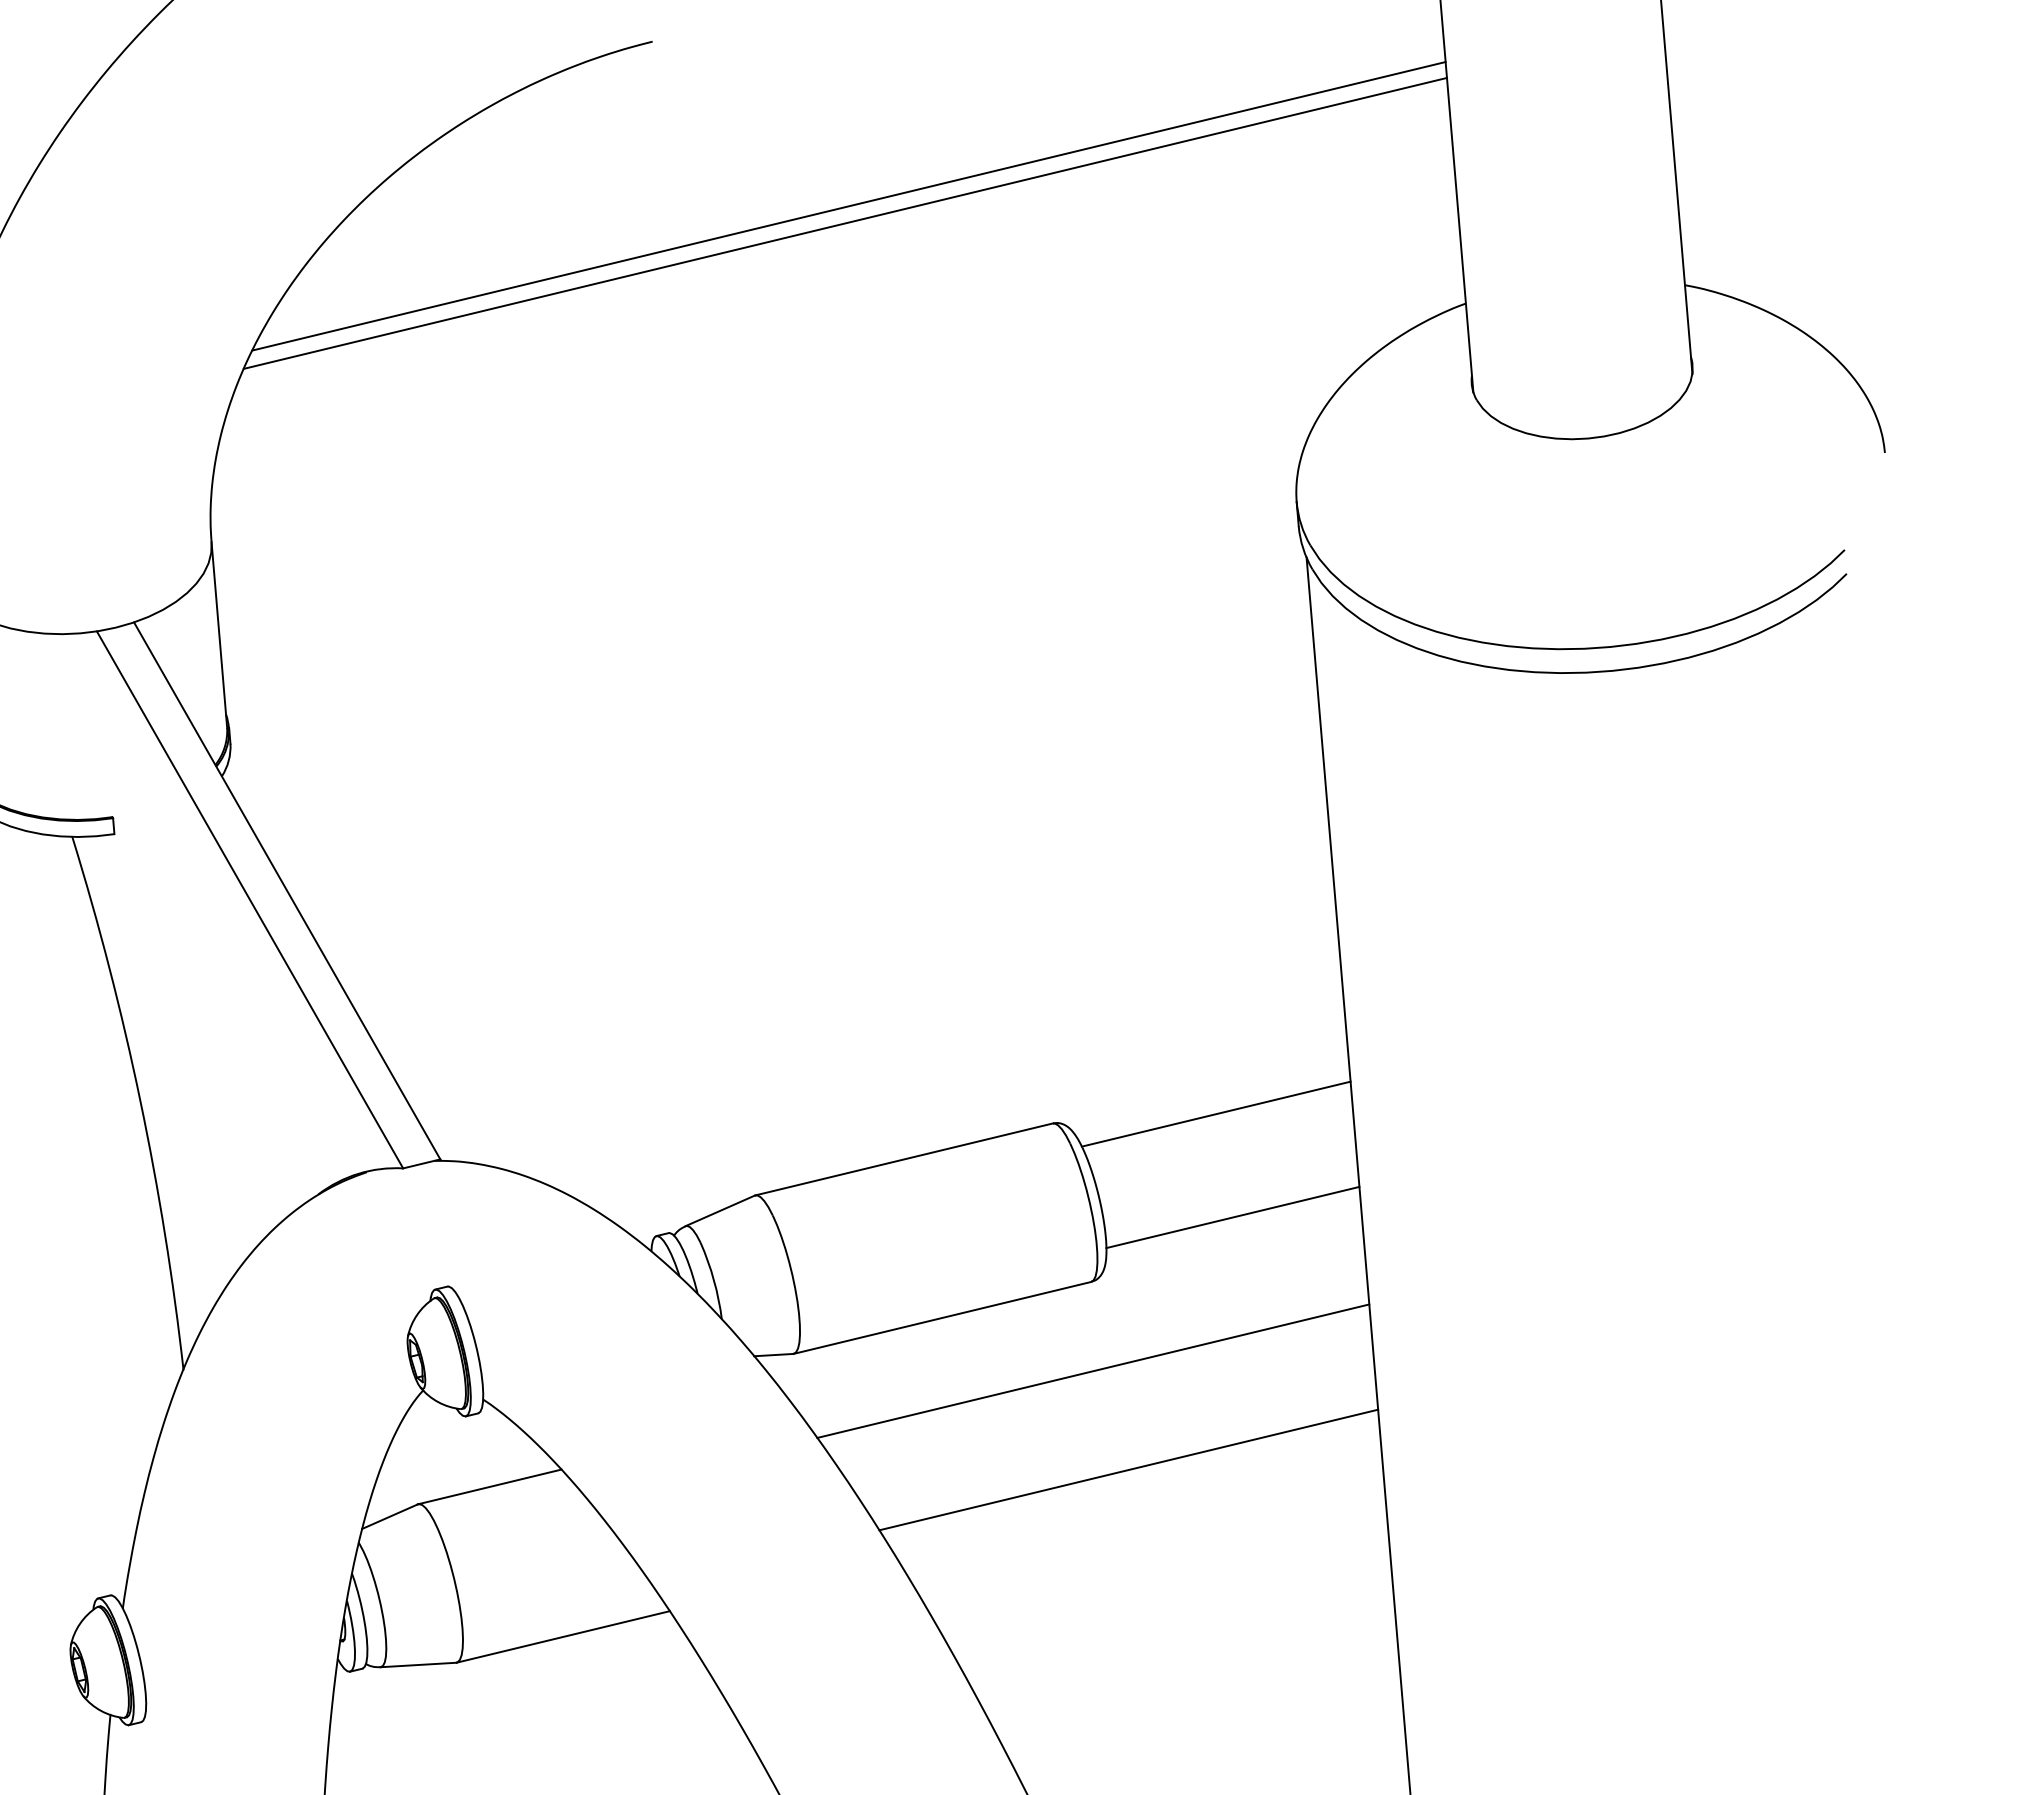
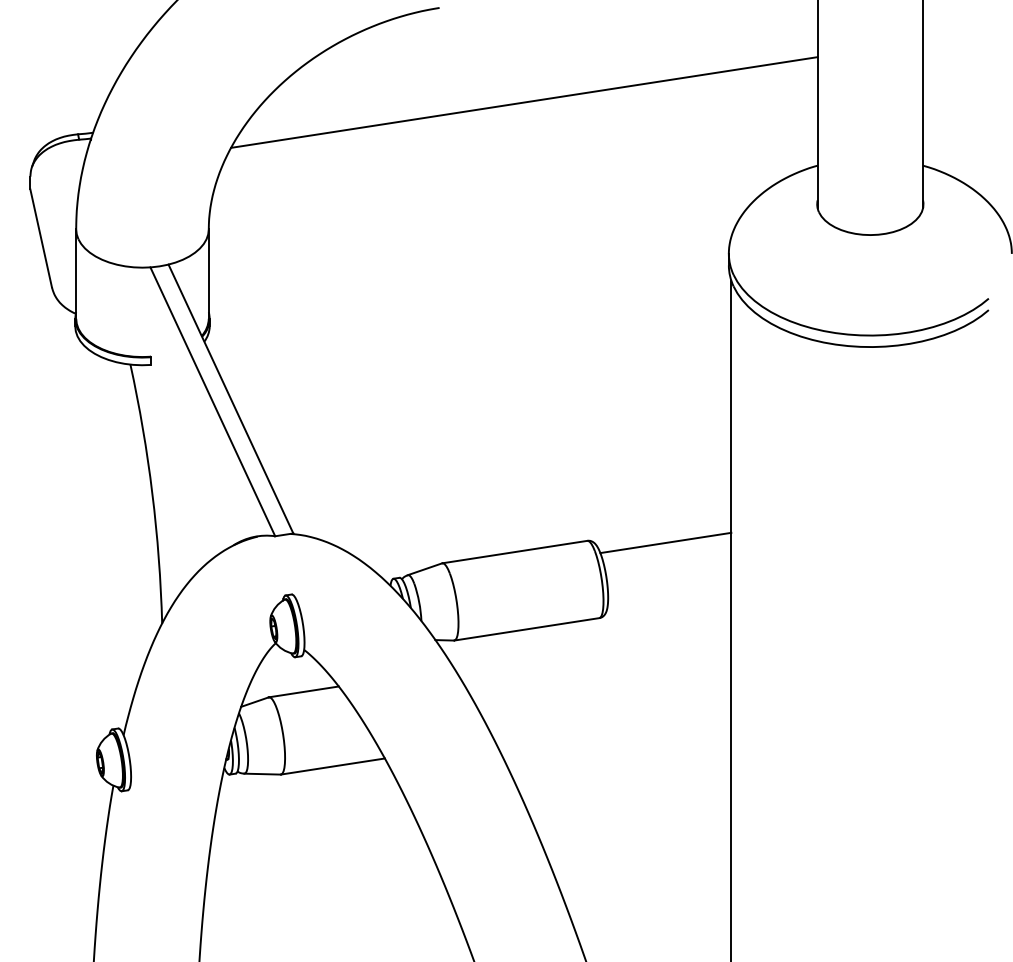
line: (848, 206) -> (526, 94), removed
line: (1232, 1216) -> (669, 592), removed
line: (1092, 1370) -> (596, 660), removed
line: (1128, 1470) -> (609, 709), removed

